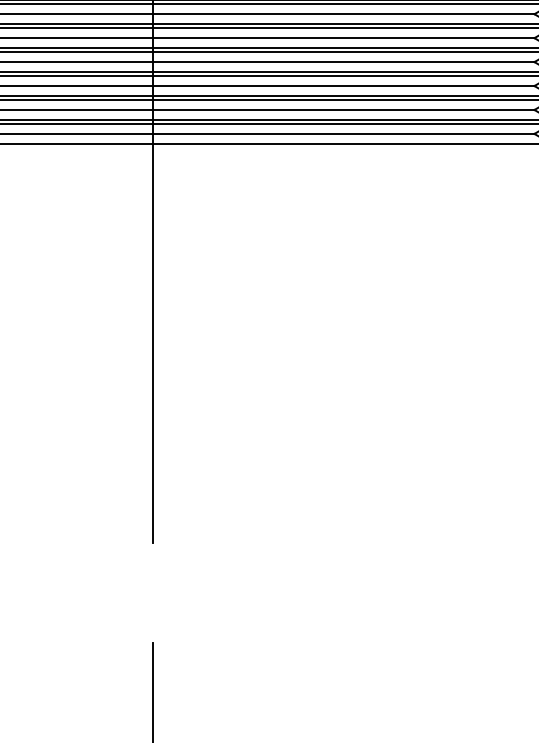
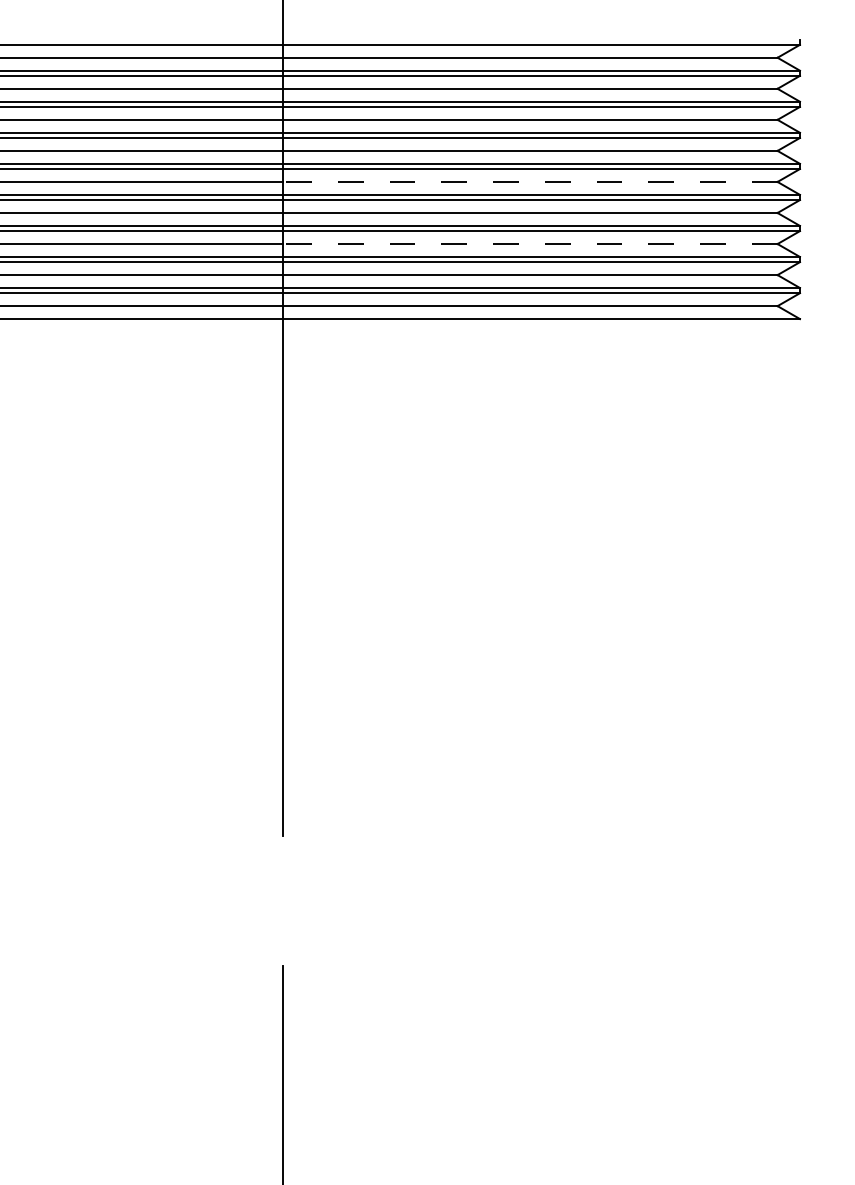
line: (343, 37) -> (530, 181), solid -> dashed
line: (343, 86) -> (530, 244), solid -> dashed

